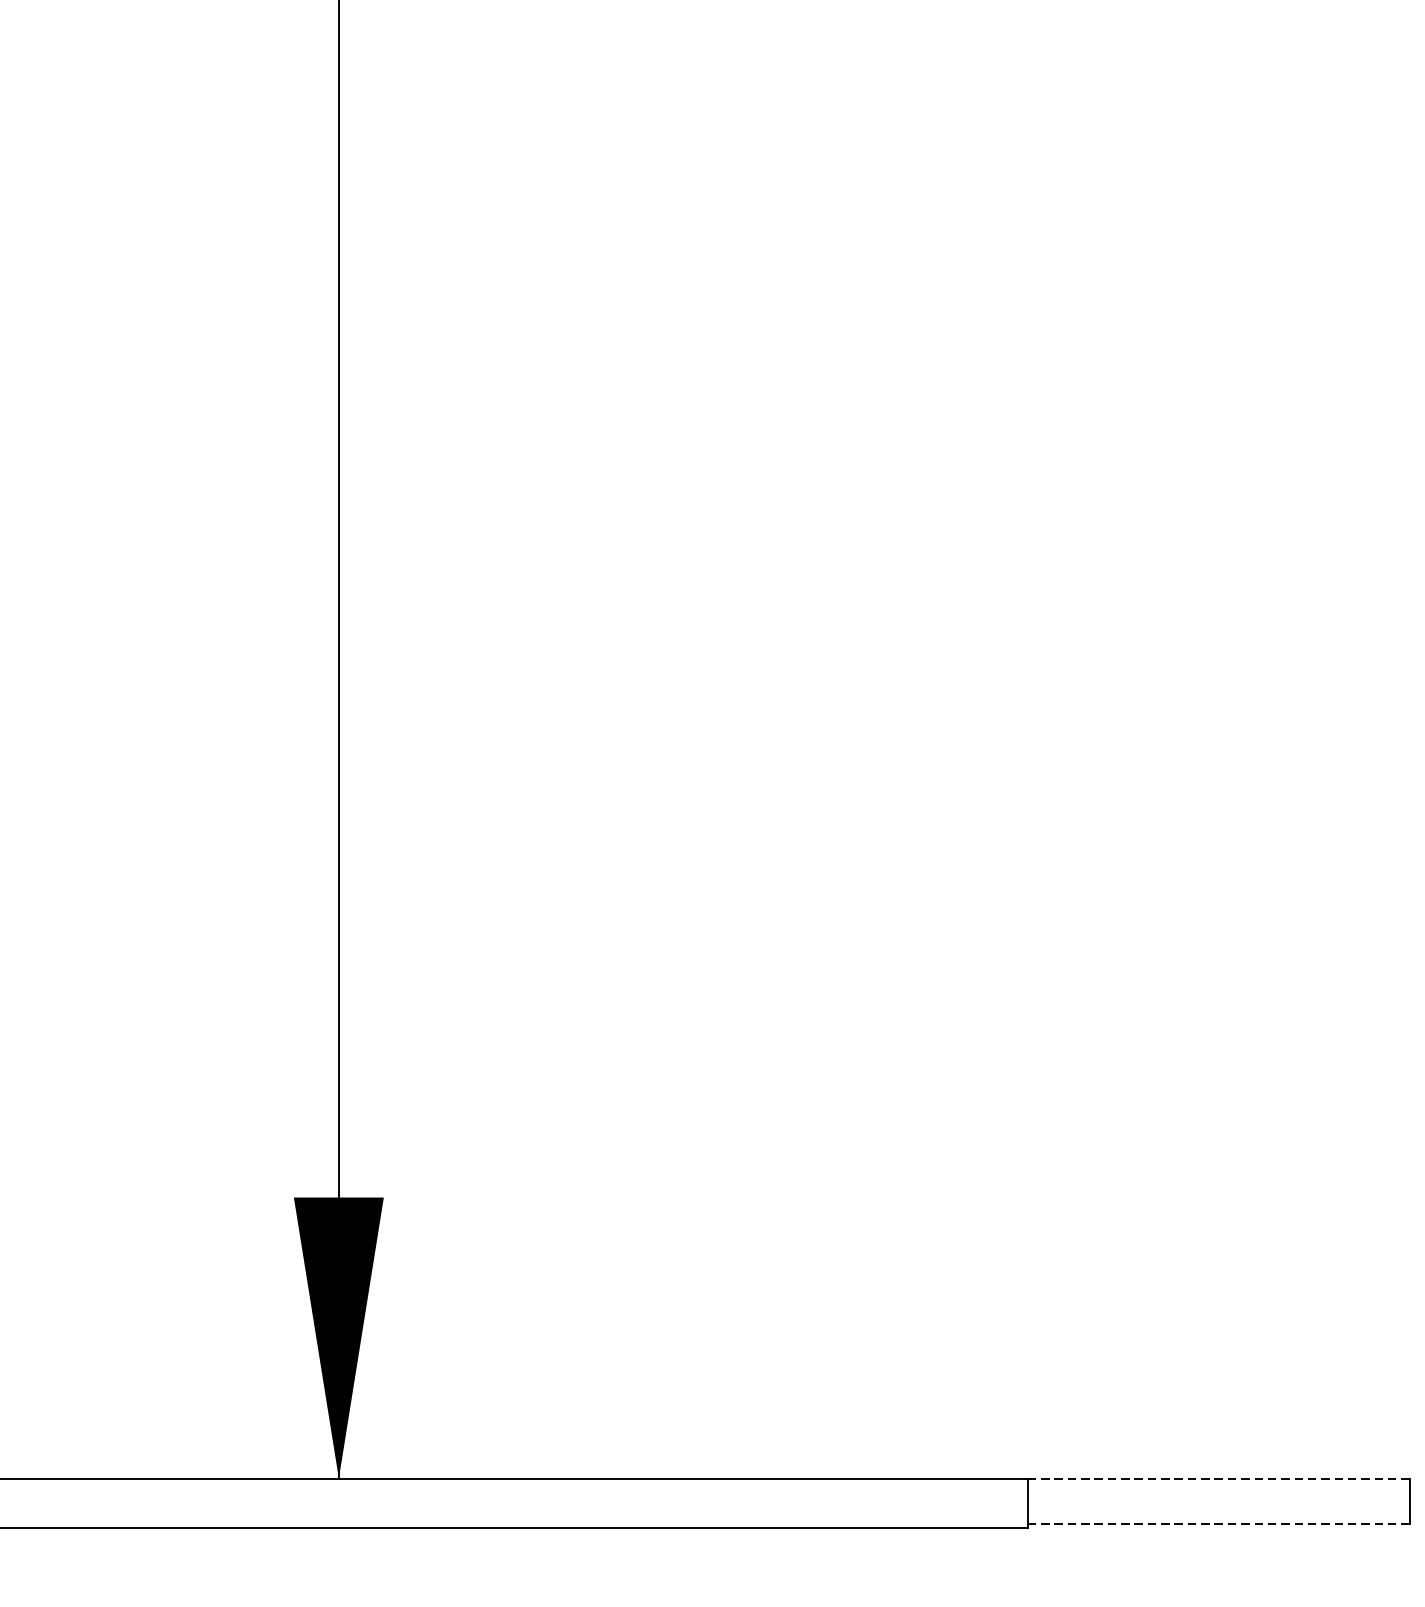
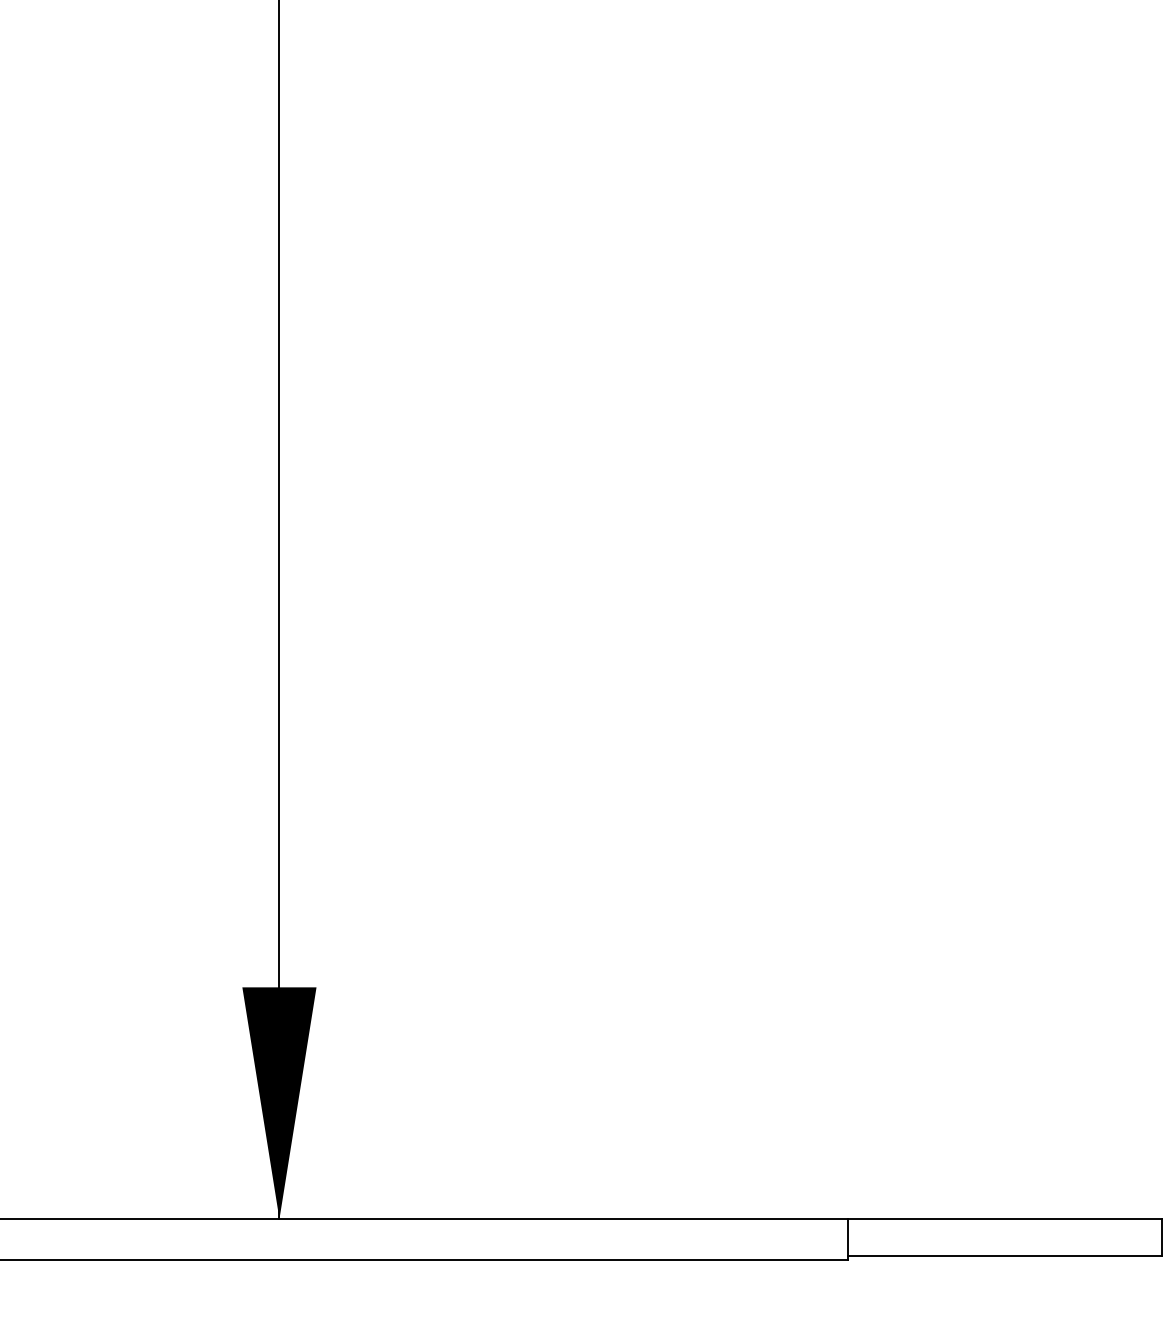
line: (1218, 1479) -> (1004, 1219), dashed -> solid
line: (1218, 1523) -> (1004, 1256), dashed -> solid

